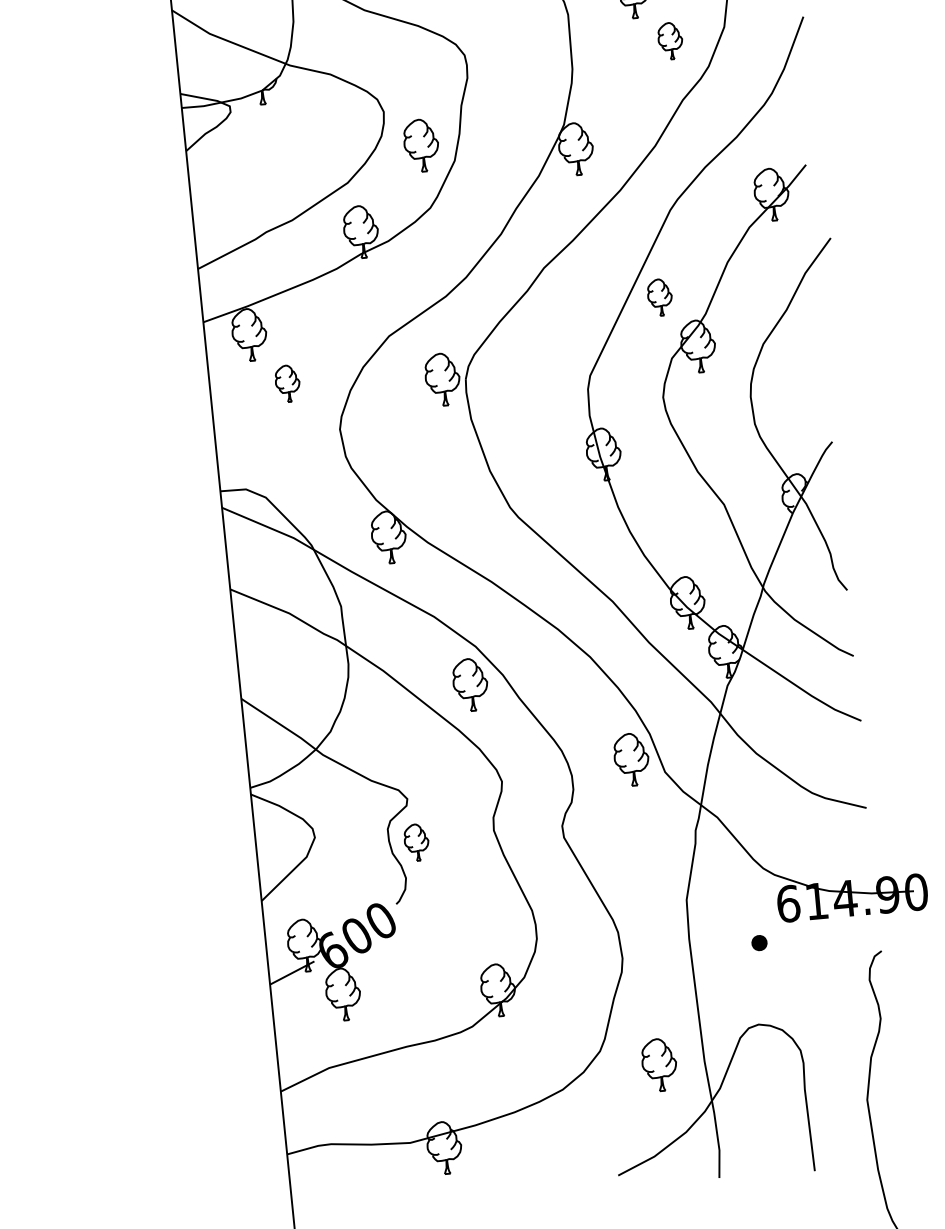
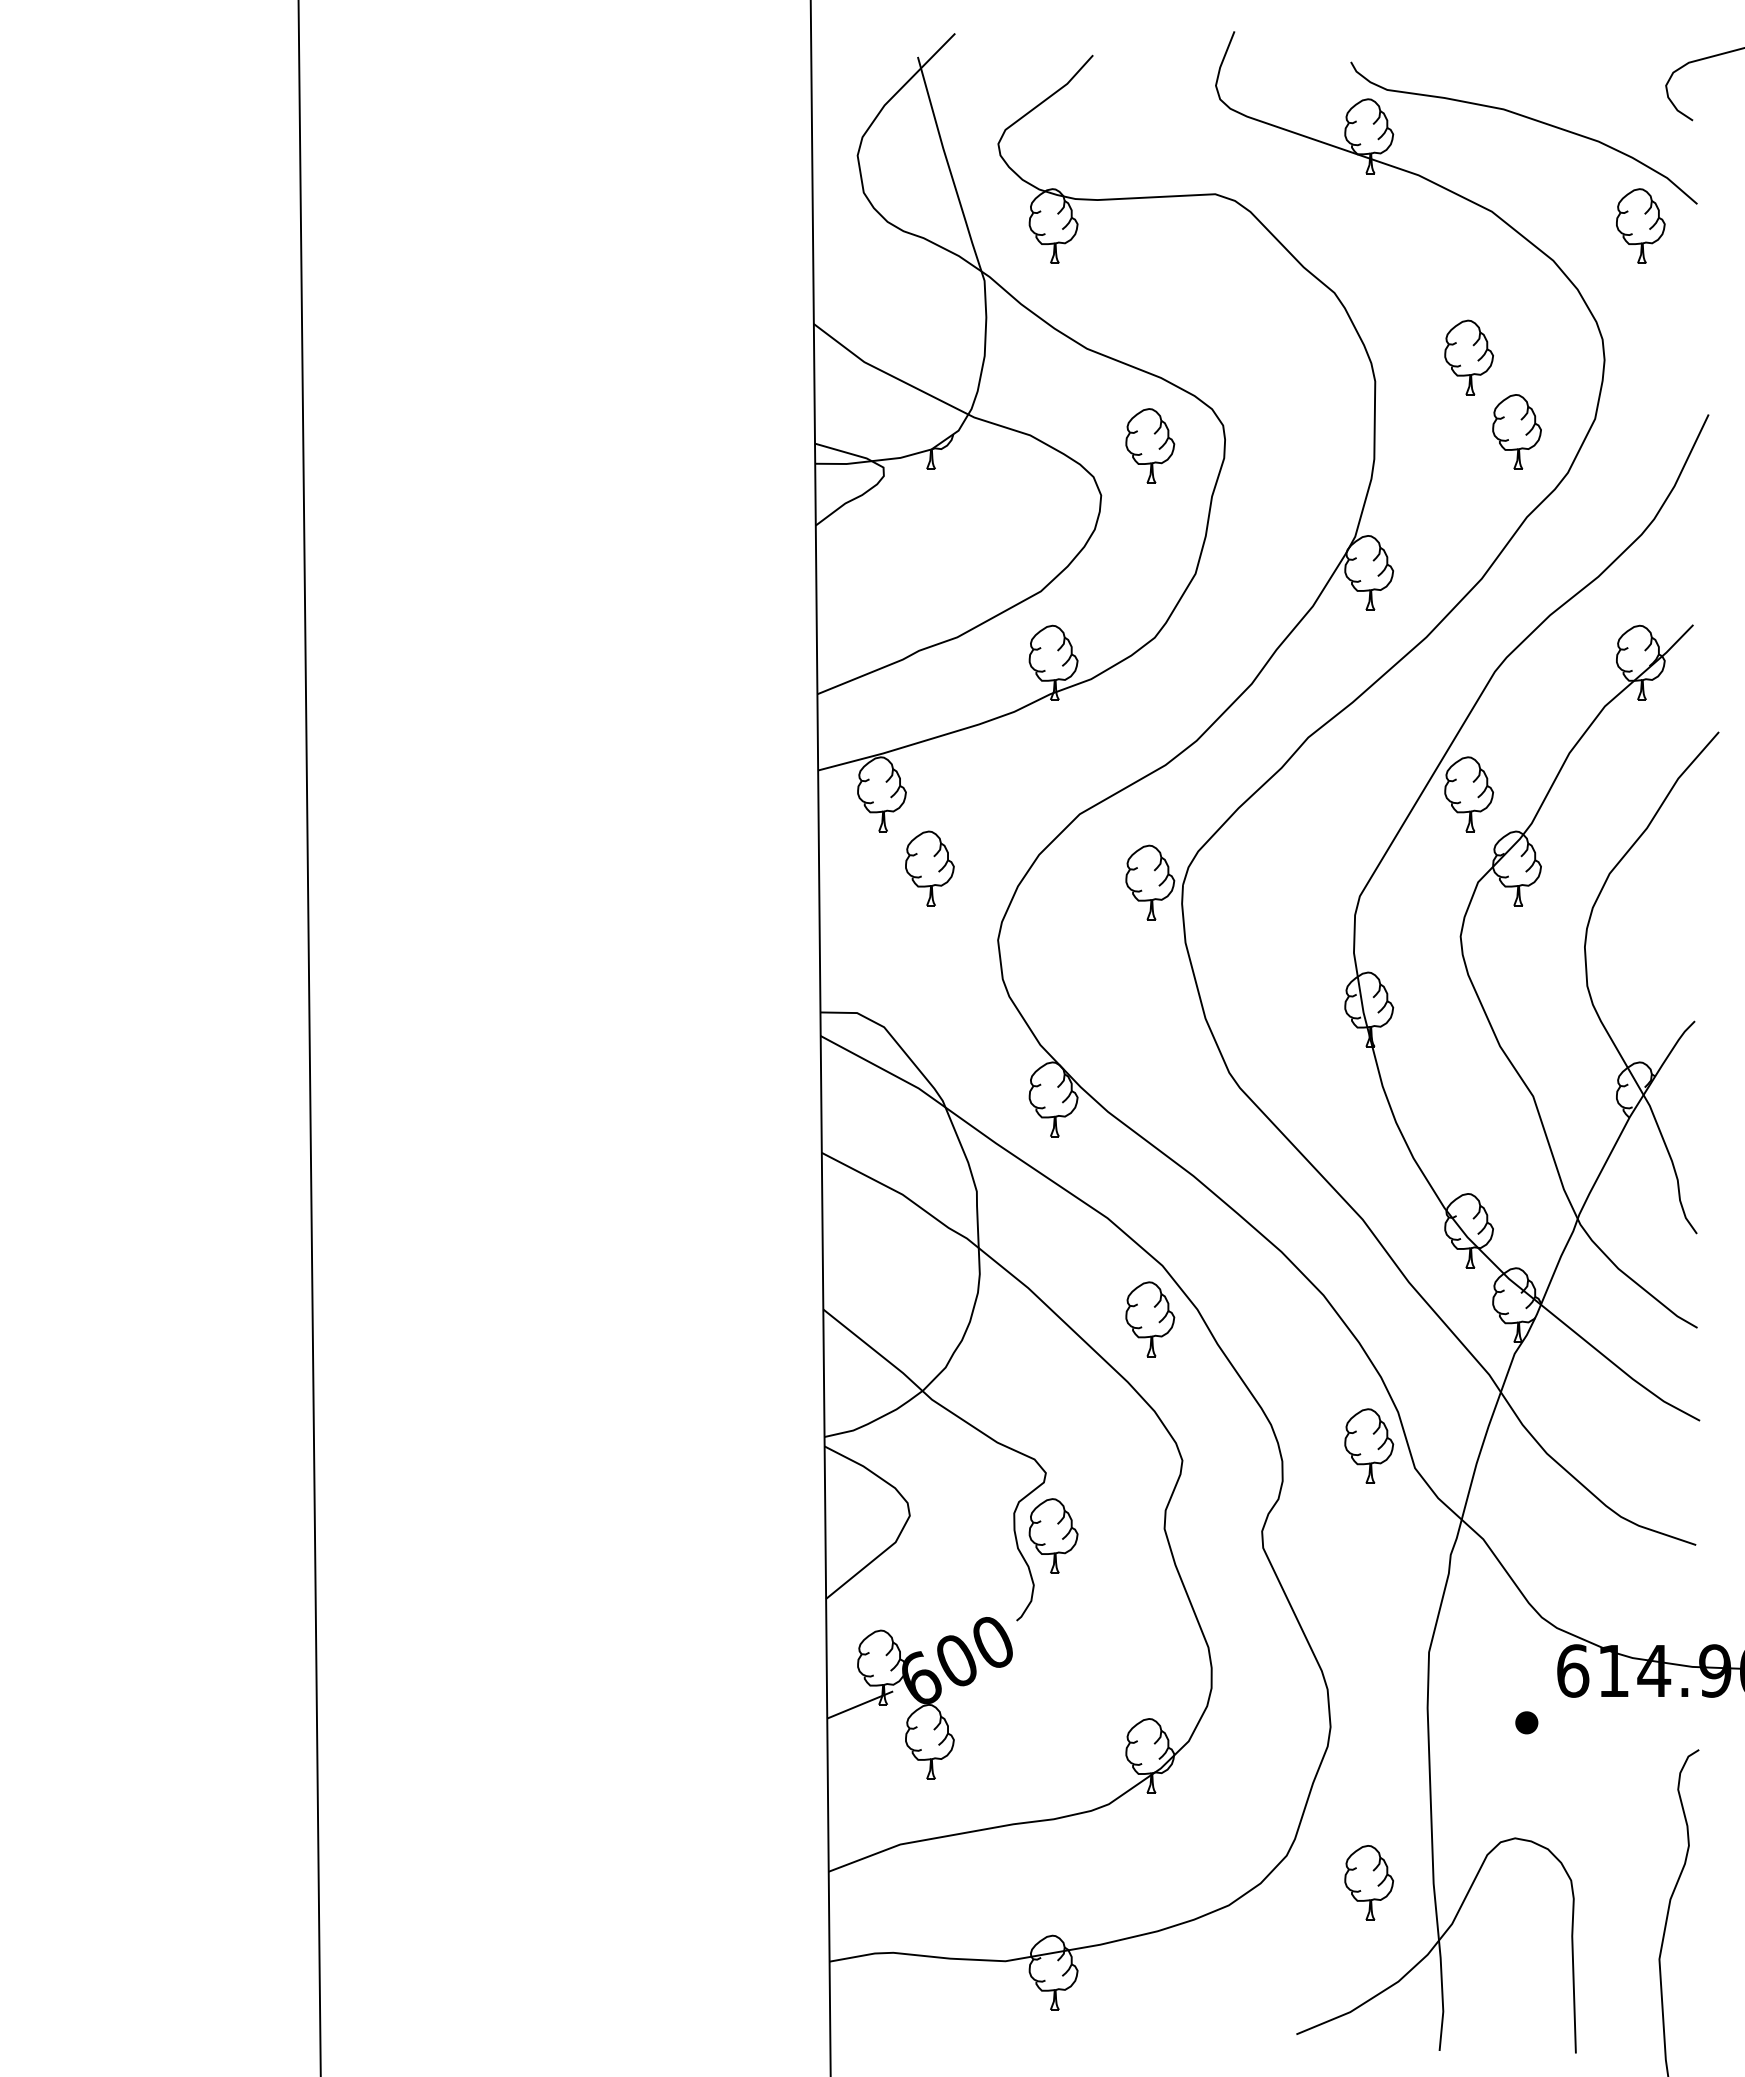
part: (670, 40) -> (1516, 431), size x1.43
part: (421, 145) -> (1150, 445), moved
part: (659, 297) -> (1468, 794), size x1.43
part: (287, 383) -> (929, 868), size x1.43
part: (416, 842) -> (1053, 1535), size x1.43

